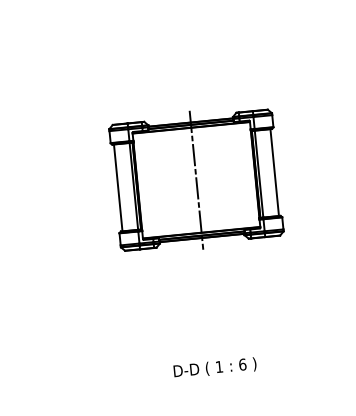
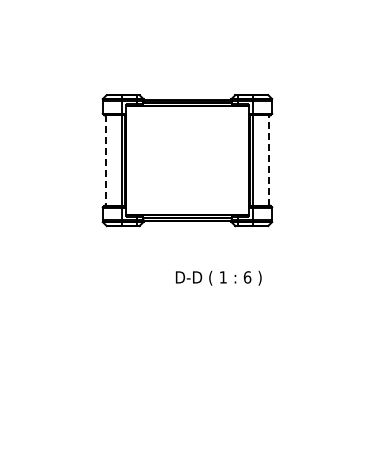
line: (274, 172) -> (268, 160), solid -> dashed
line: (196, 180) -> (187, 160), removed
line: (118, 188) -> (106, 161), solid -> dashed
text: (214, 367) -> (218, 277), moved

